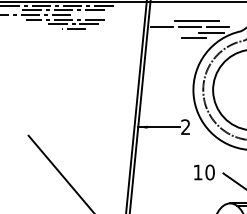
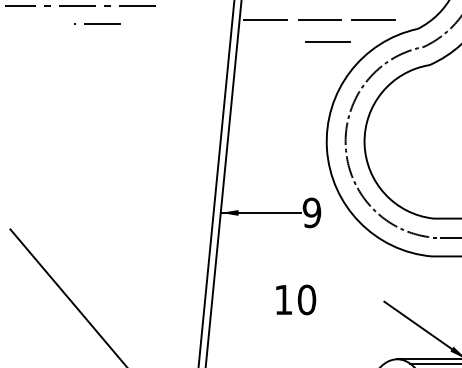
line: (196, 20) -> (332, 8), removed
line: (73, 23) -> (96, 13), removed
line: (211, 33) -> (361, 33), removed
text: (185, 127) -> (311, 213), 2 -> 9
text: (204, 172) -> (296, 299), moved

